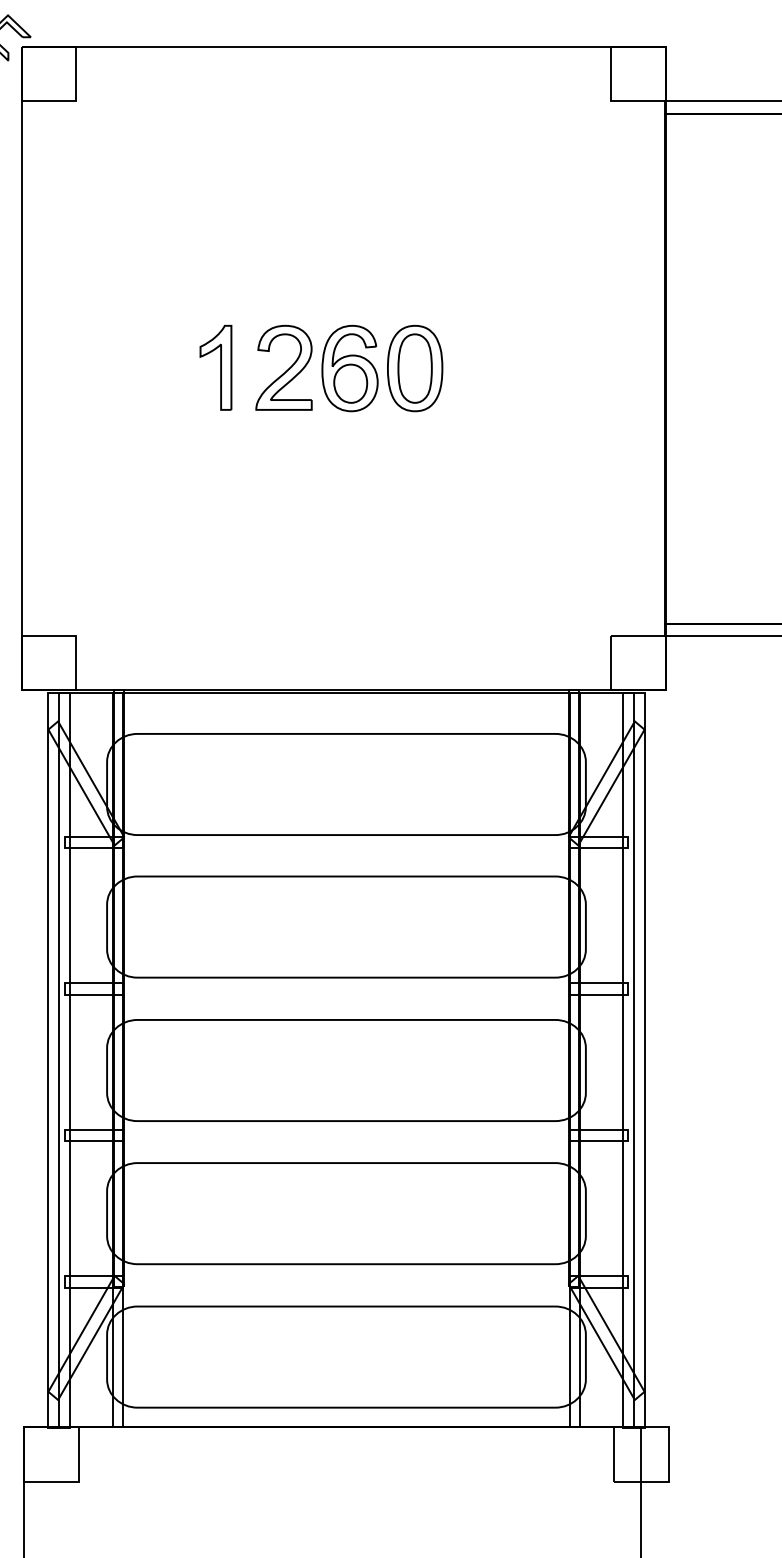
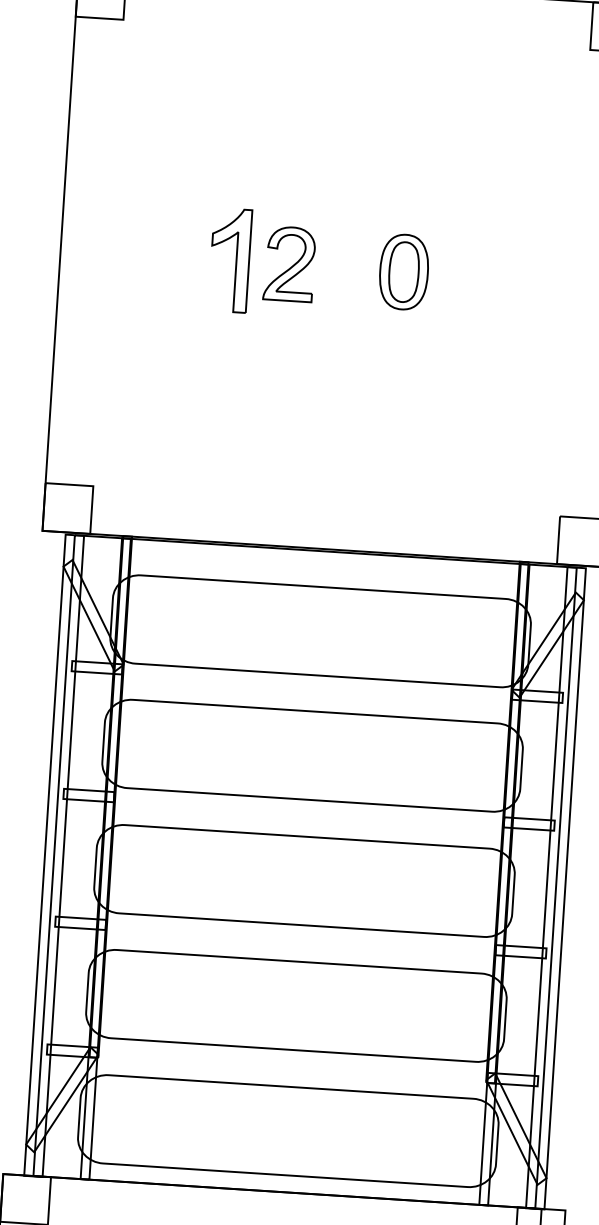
part: (215, 367) -> (229, 259), size x1.4
part: (349, 368) -> (346, 268), removed

